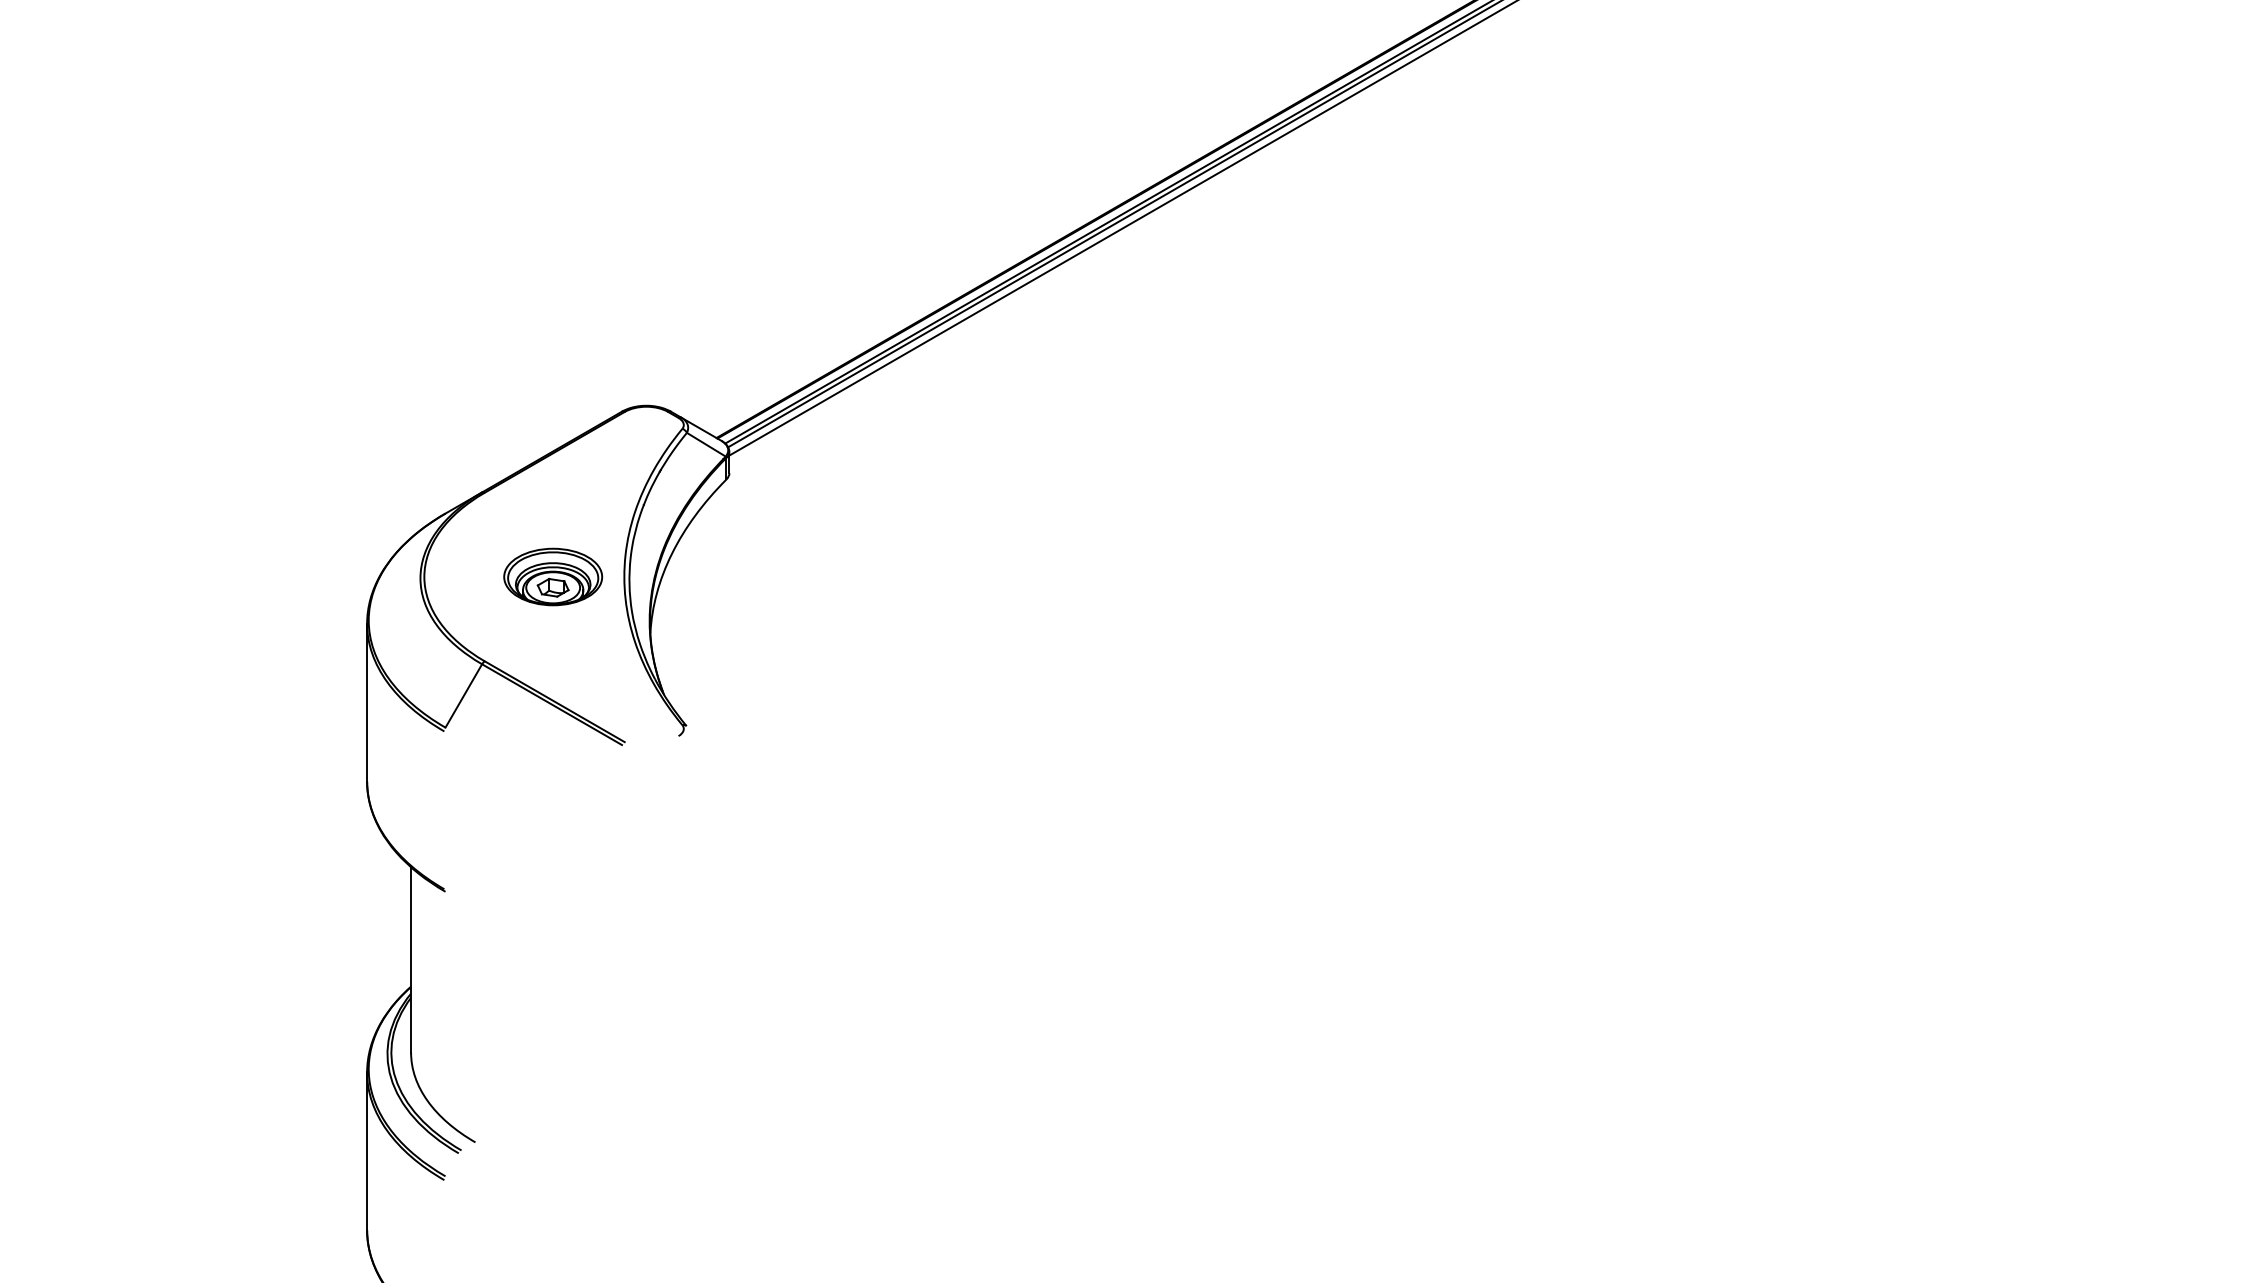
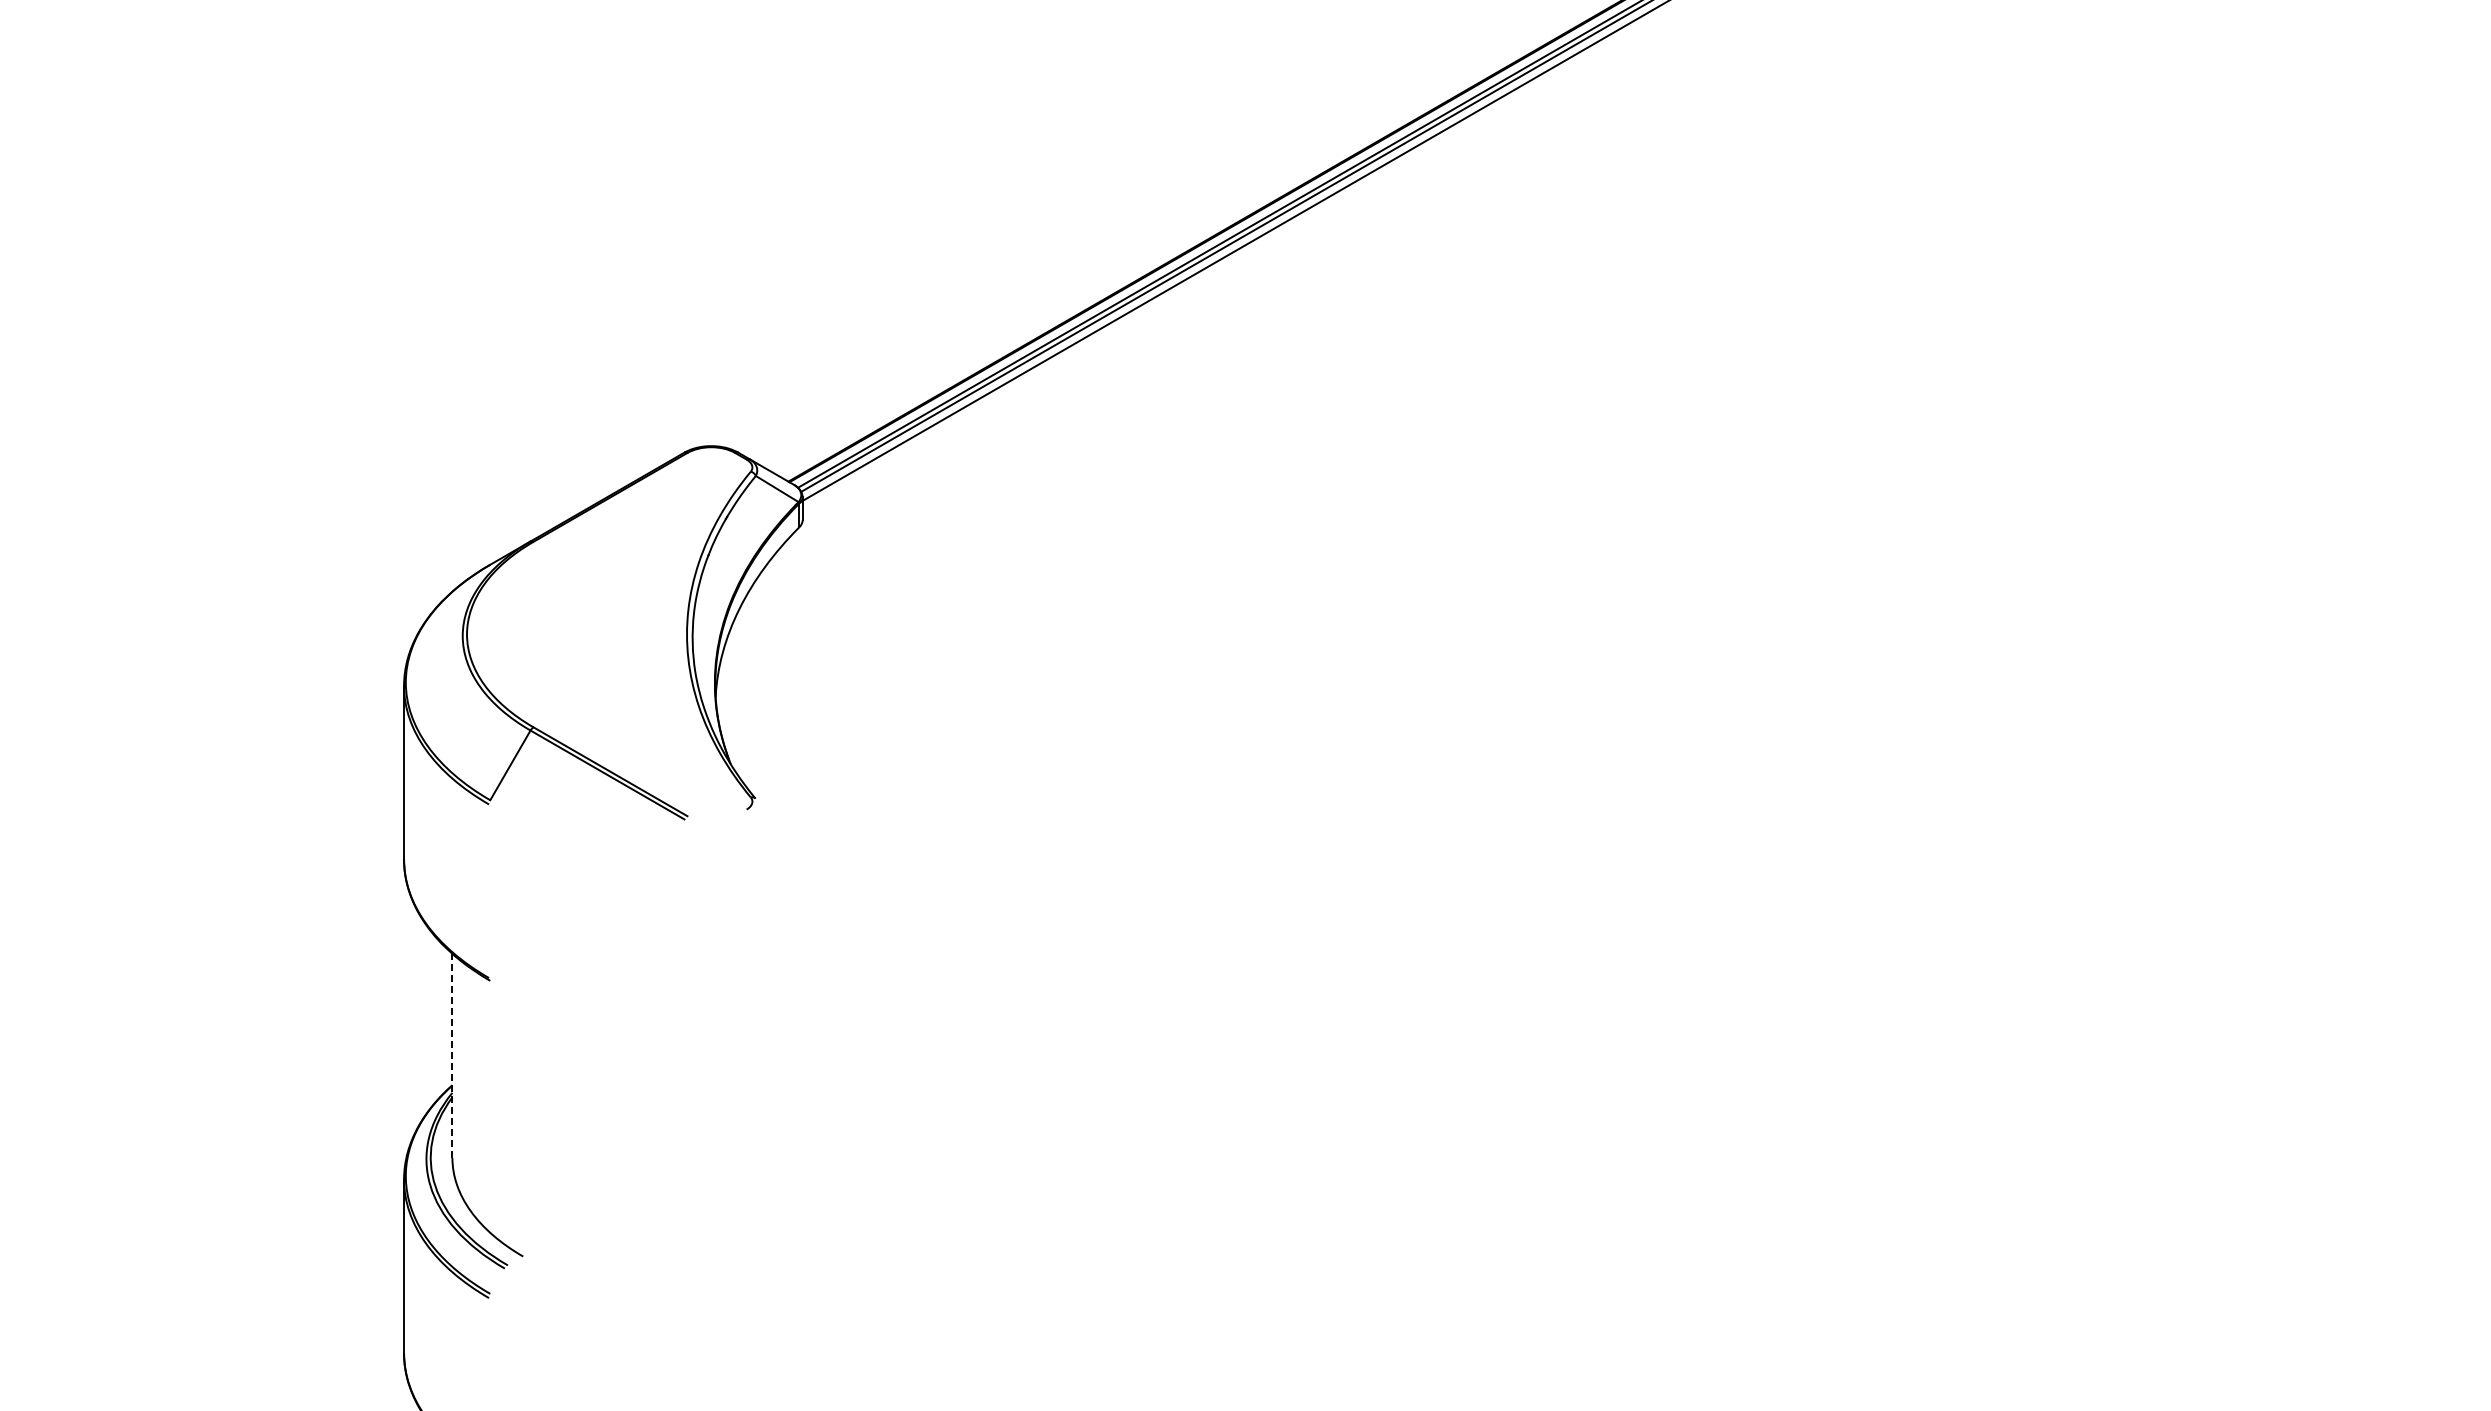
part: (552, 576) -> (608, 634), removed
line: (411, 959) -> (452, 1055), solid -> dashed

